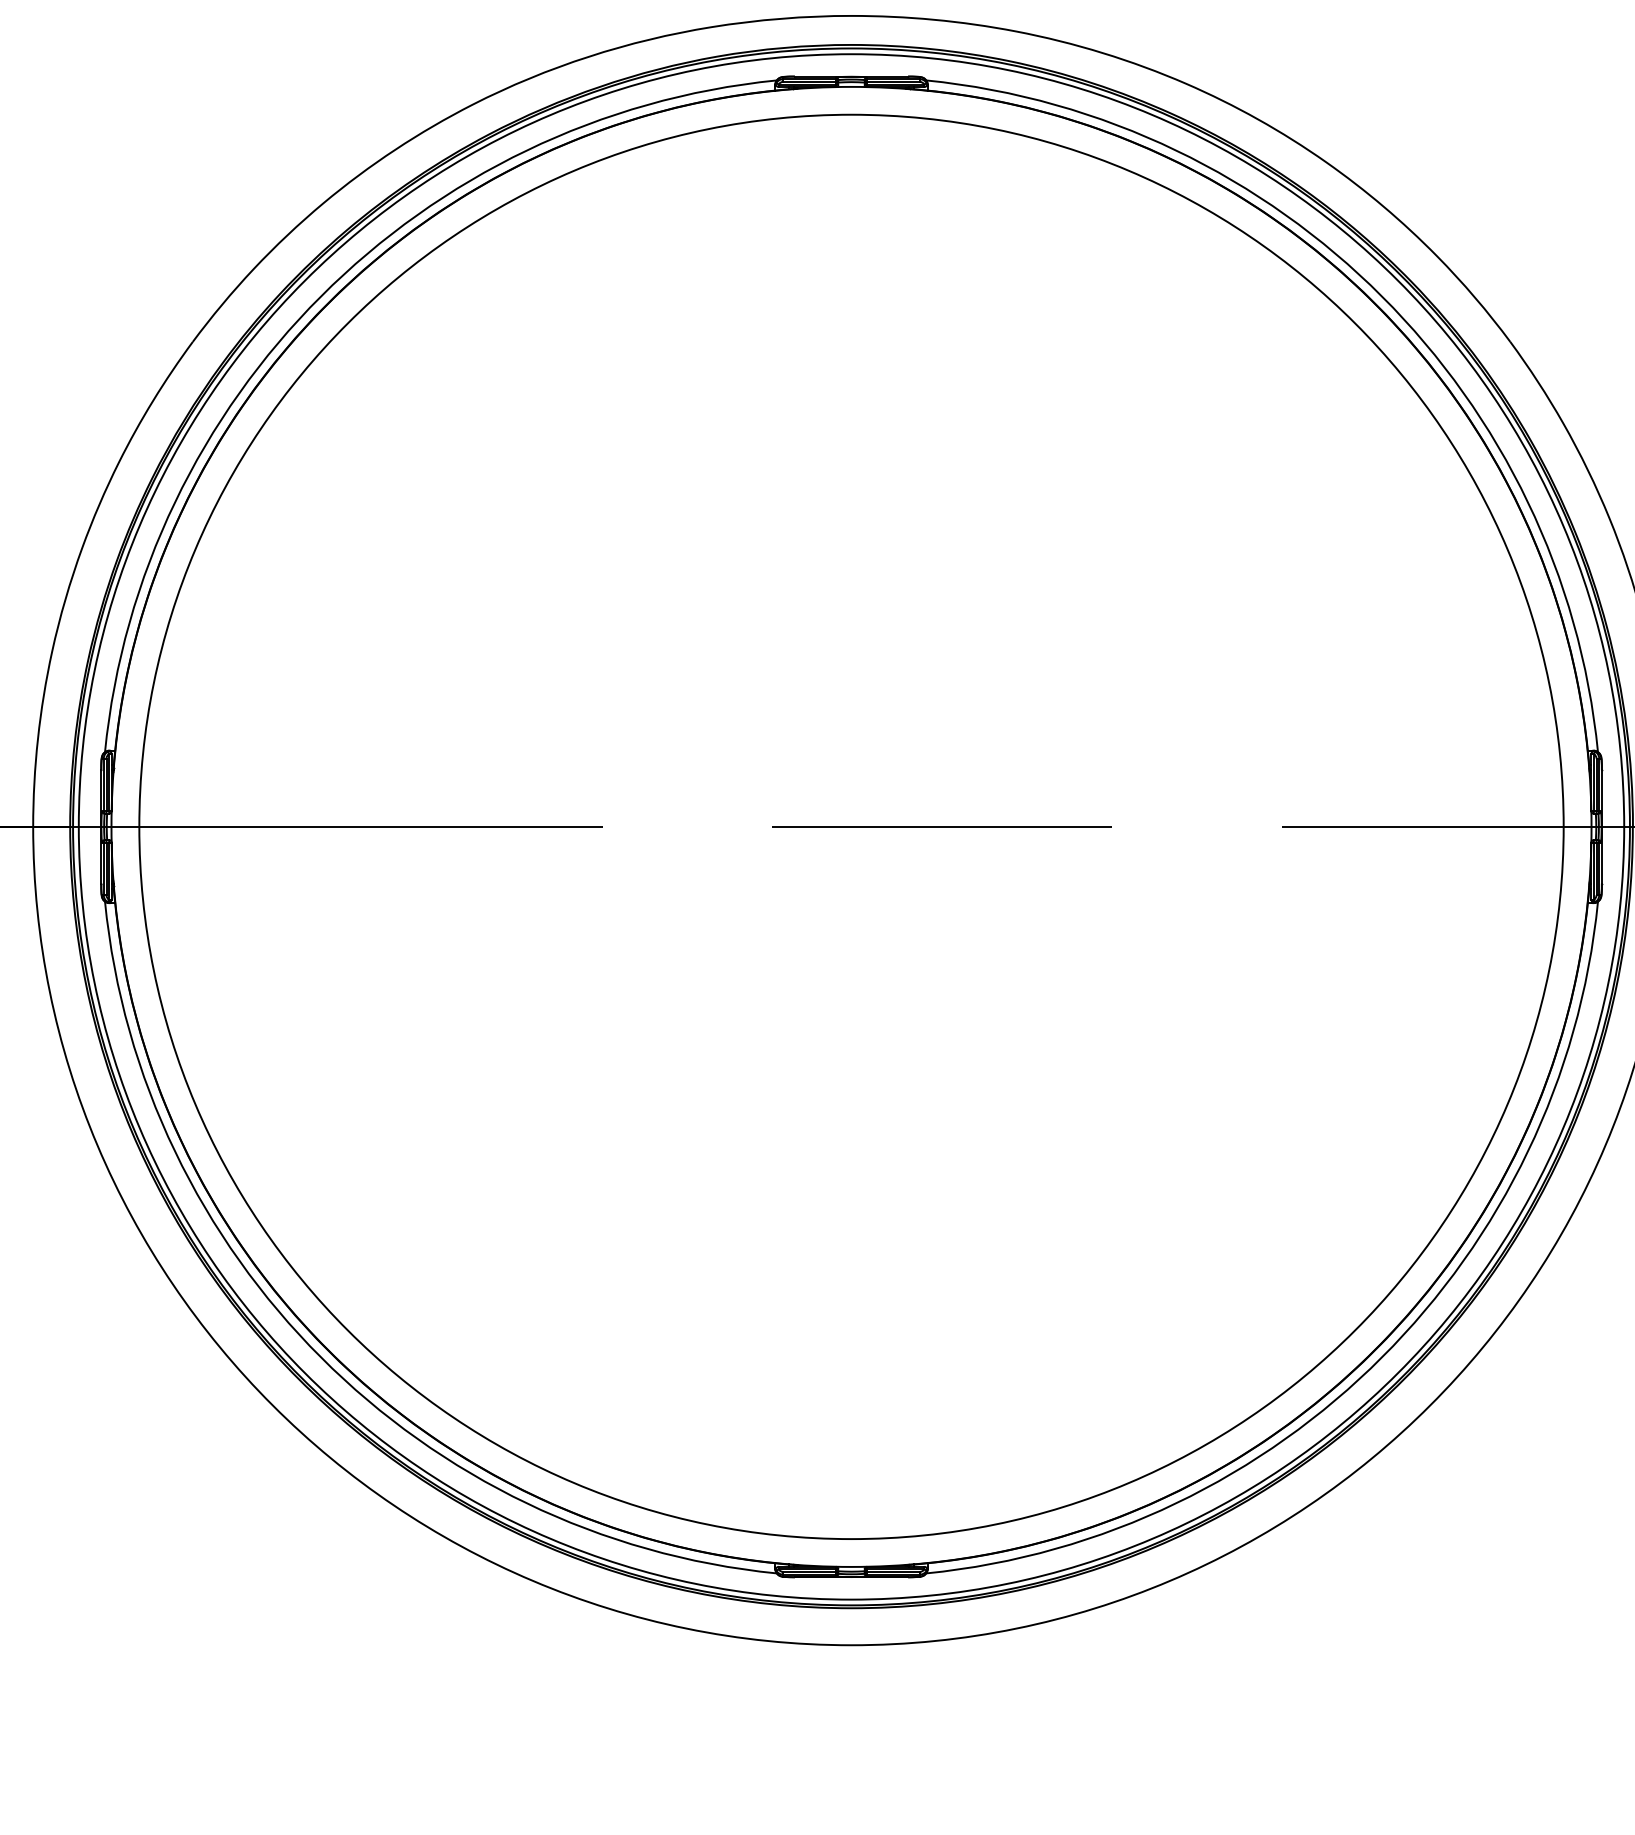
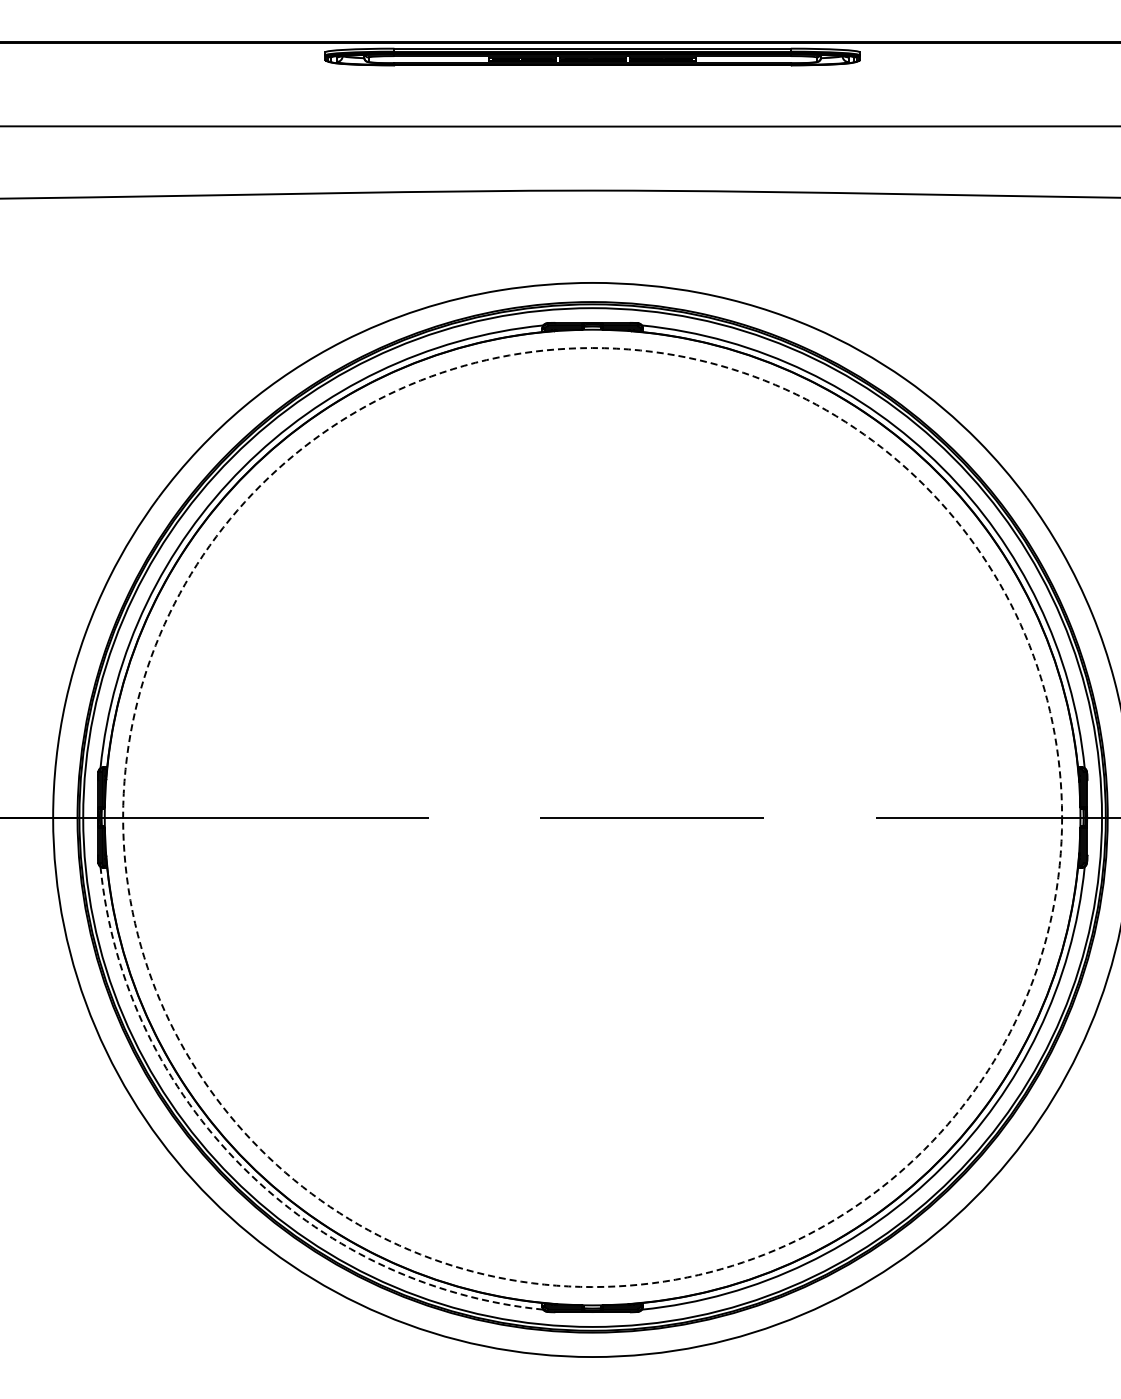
circle: (851, 826) -> (592, 817), solid -> dashed
arc: (320, 1357) -> (242, 1167), solid -> dashed

